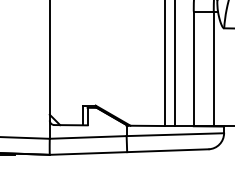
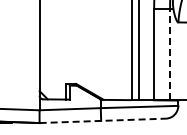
line: (214, 68) -> (170, 54), solid -> dashed
line: (130, 151) -> (103, 120), solid -> dashed

